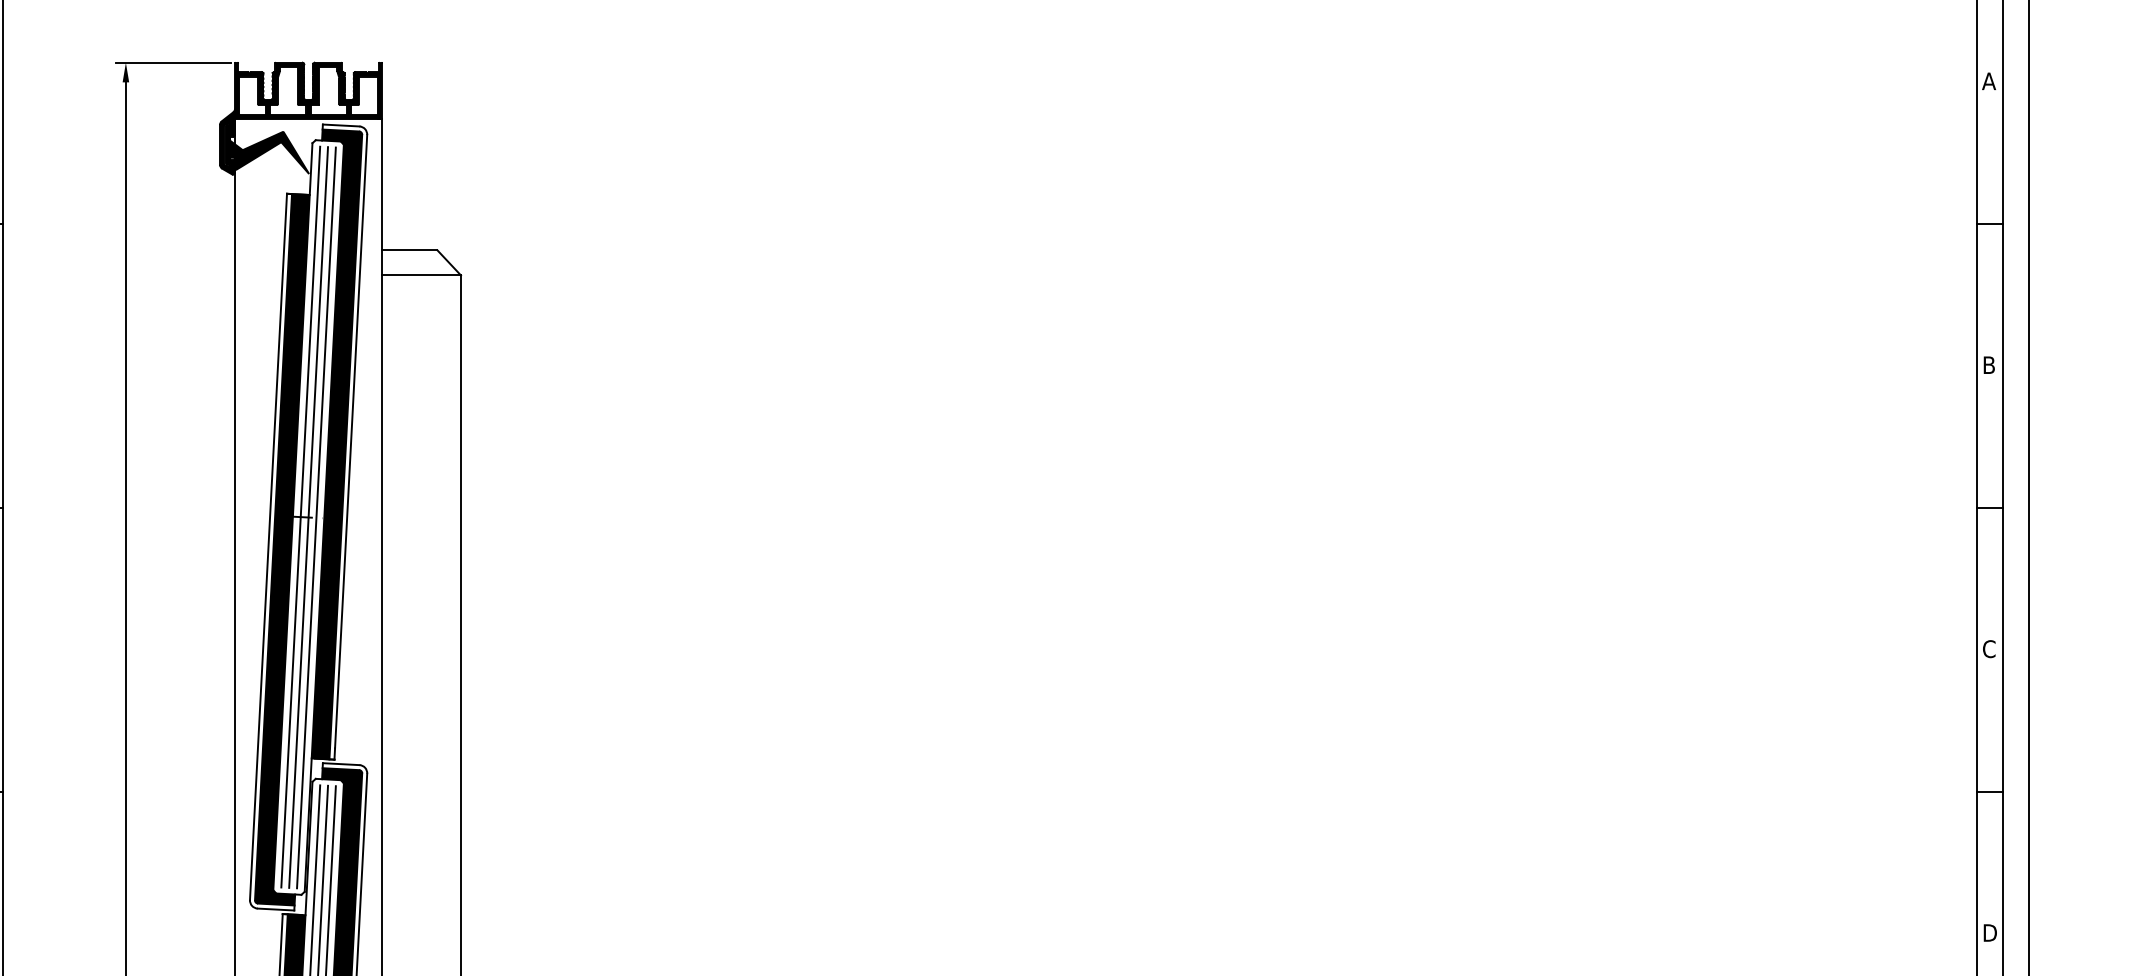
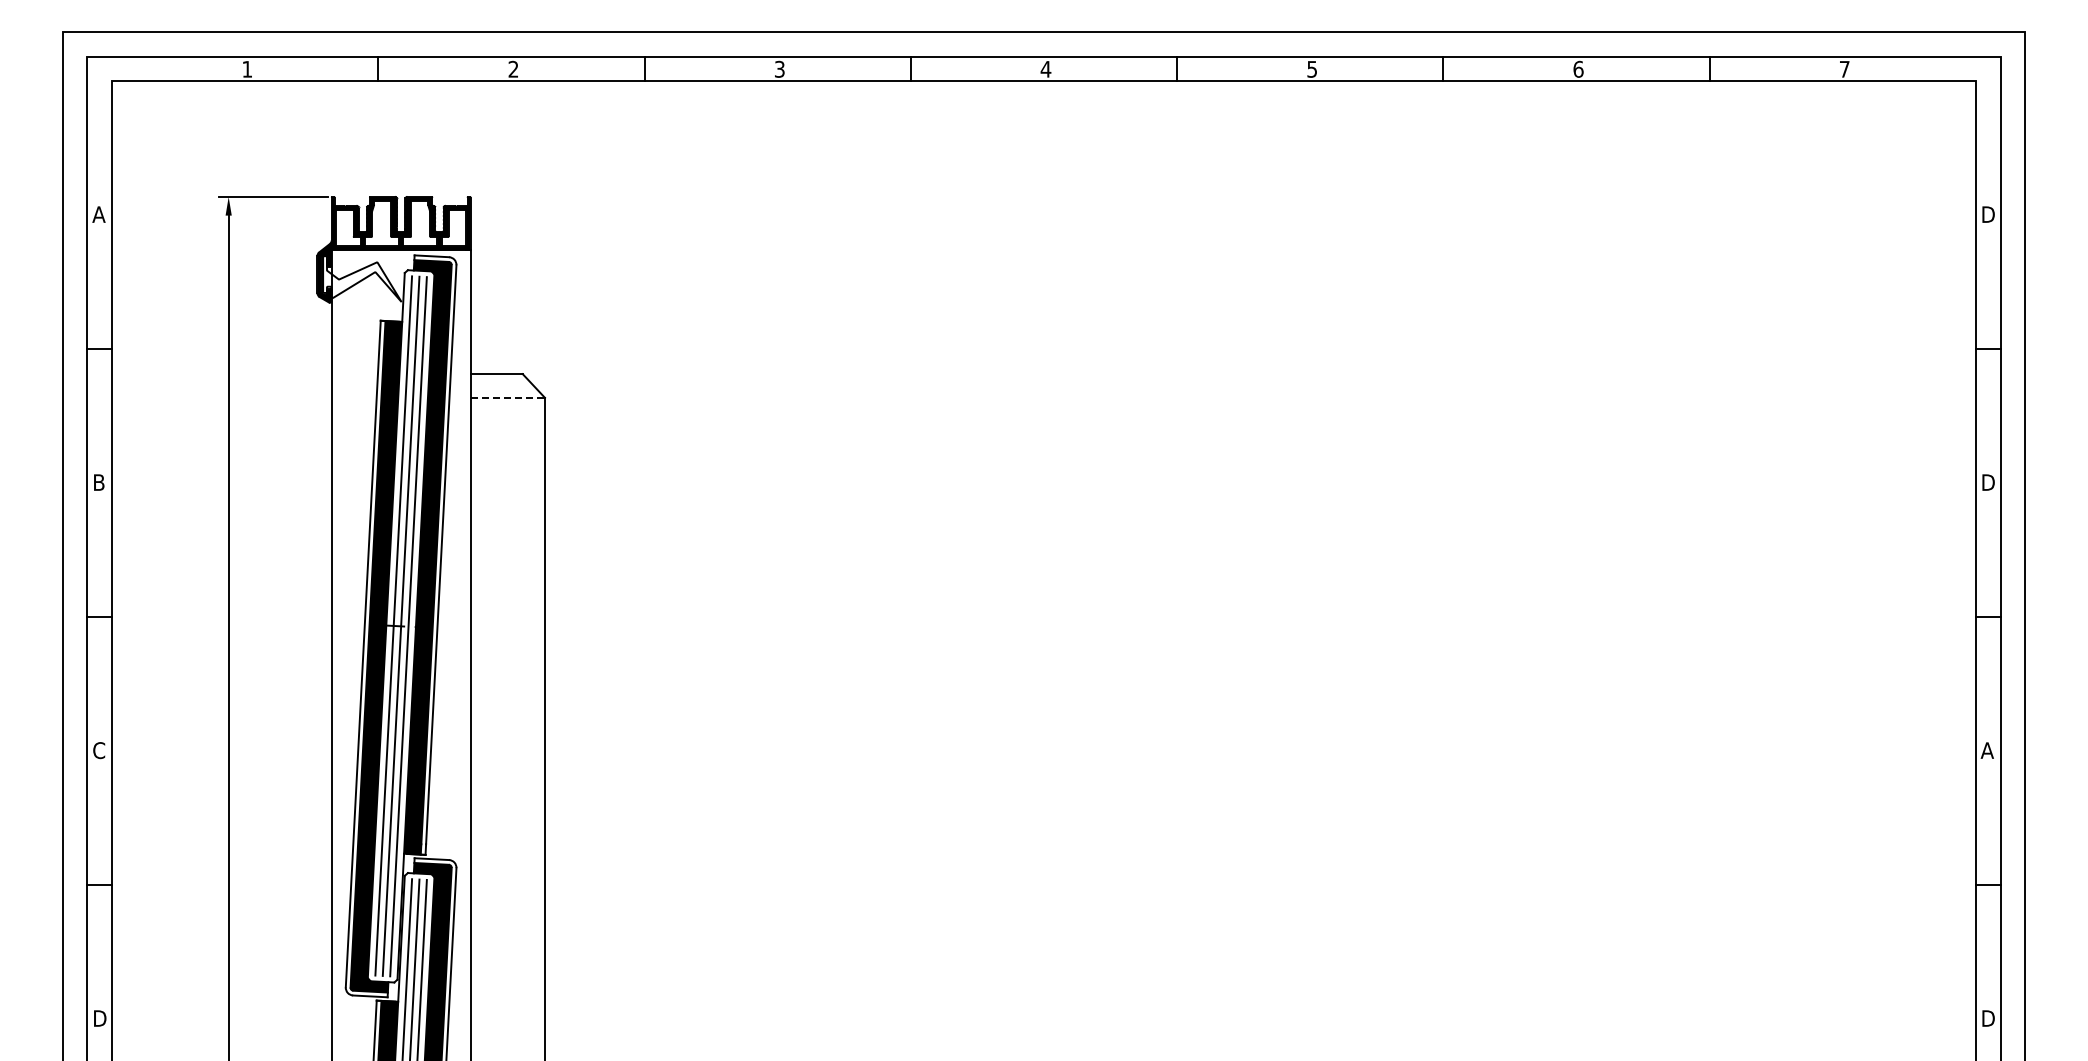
text: (1989, 81) -> (1987, 214), A -> D
fill: (267, 150) -> (362, 279), removed
line: (422, 275) -> (508, 397), solid -> dashed
text: (1991, 365) -> (1989, 482), B -> D
text: (1988, 649) -> (1986, 750), C -> A

